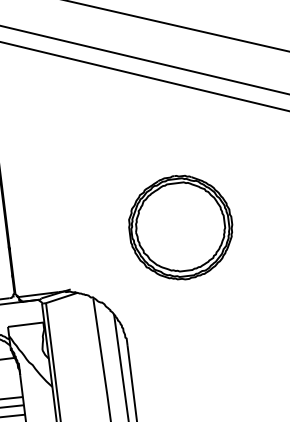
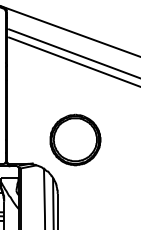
part: (180, 226) -> (75, 139), moved

